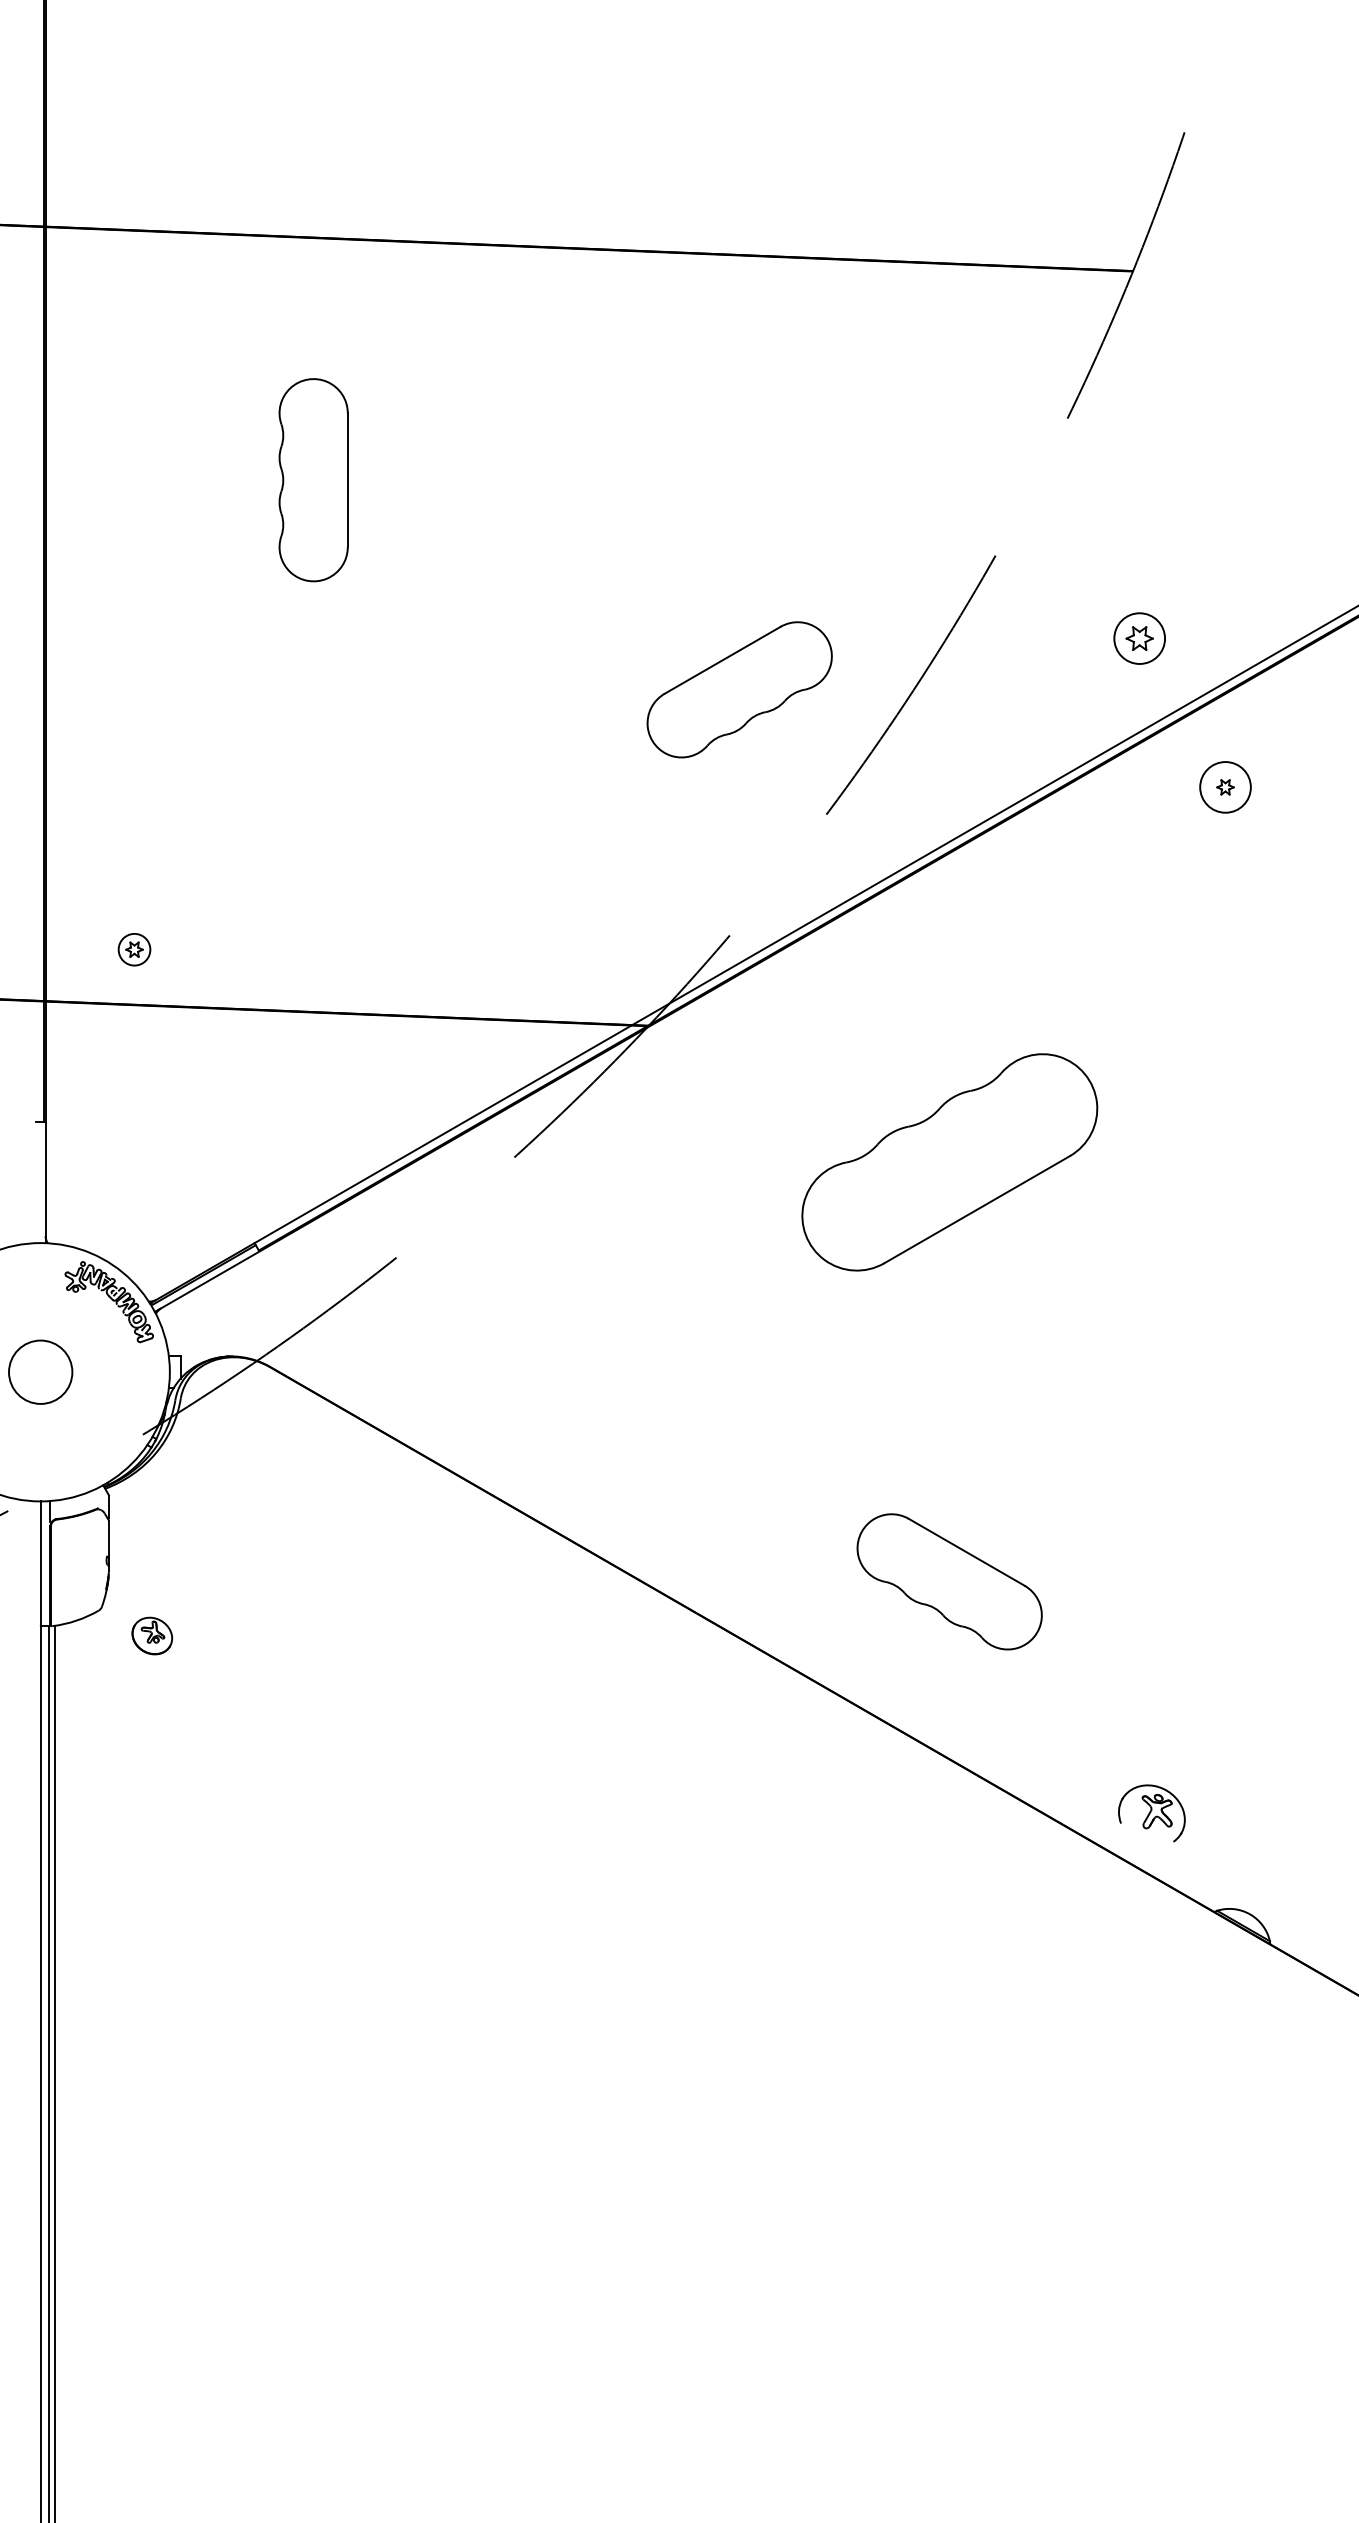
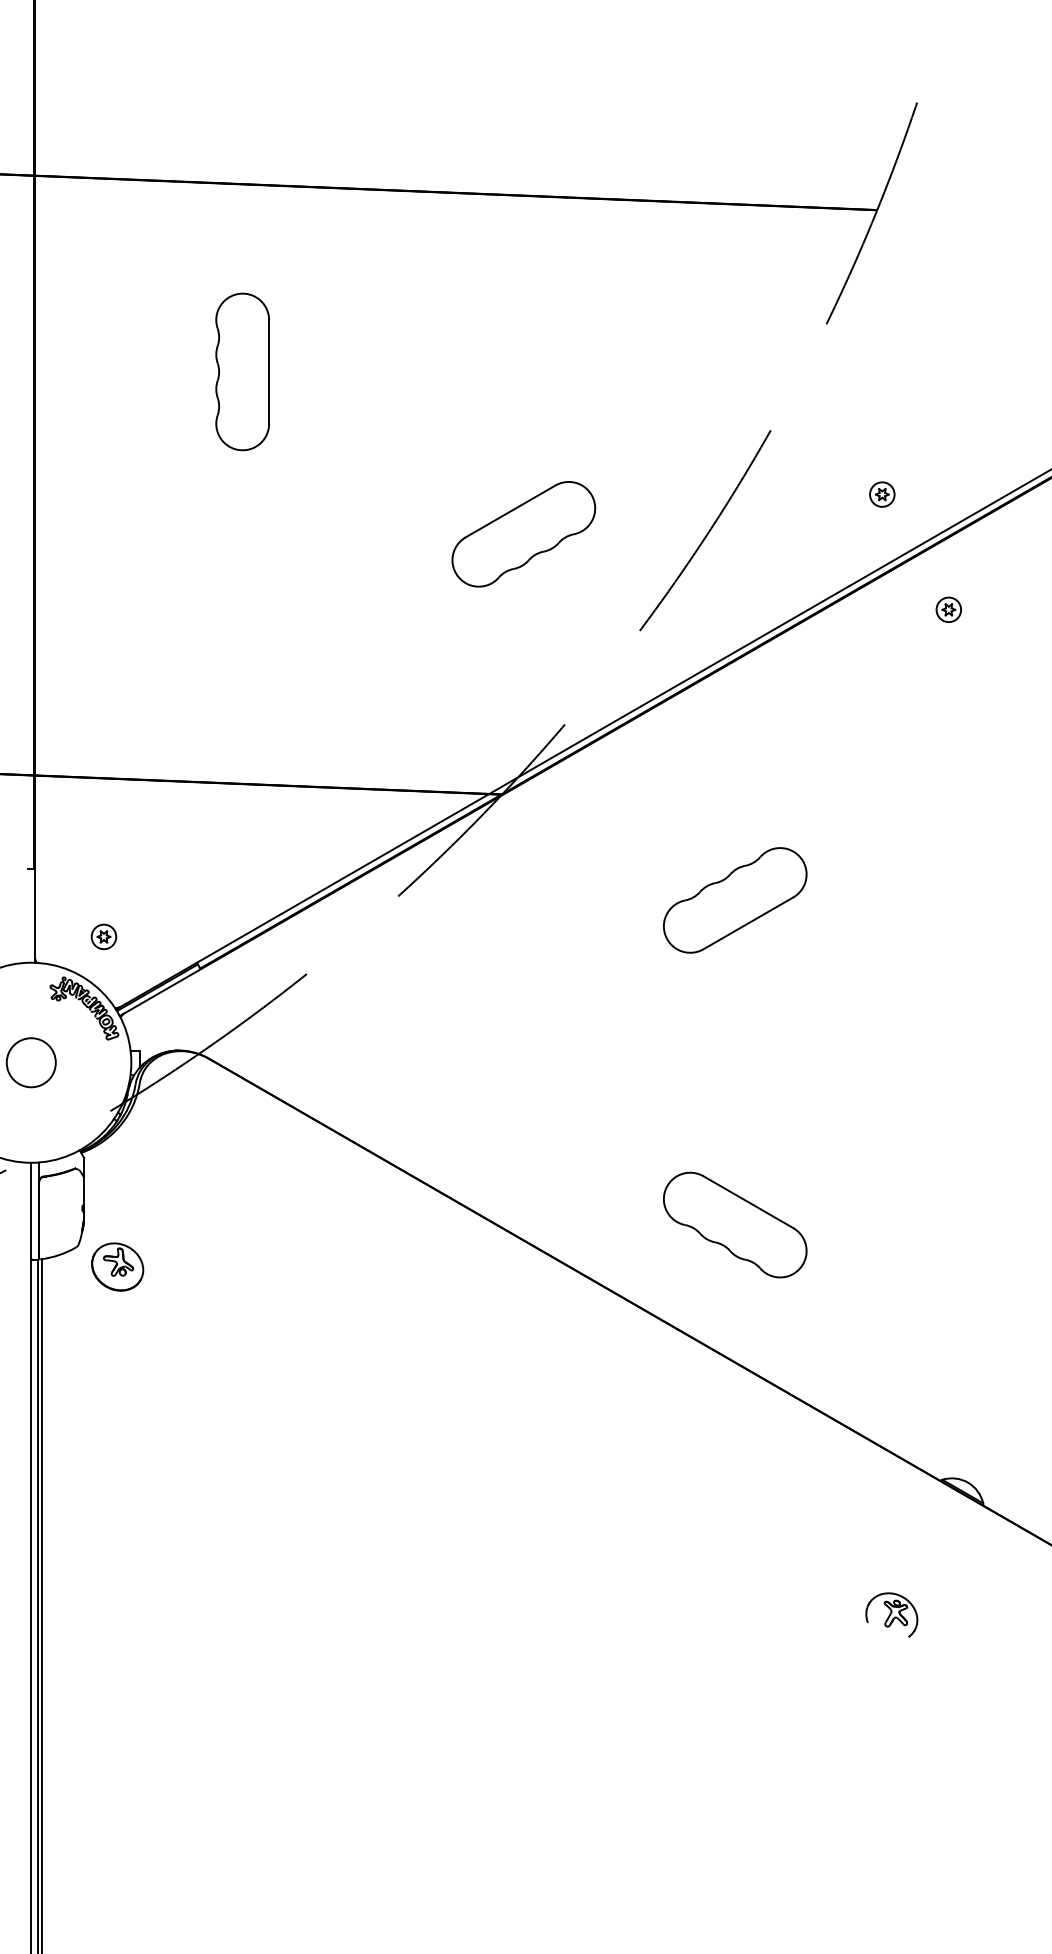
part: (1139, 638) -> (882, 494), size x0.62
part: (739, 689) -> (523, 534), moved
circle: (1225, 787) -> (948, 609), size x0.62
part: (134, 949) -> (103, 936), moved
part: (949, 1162) -> (735, 900), size x0.62
part: (152, 1635) -> (117, 1266), size x1.67
part: (1151, 1813) -> (891, 1615), moved

